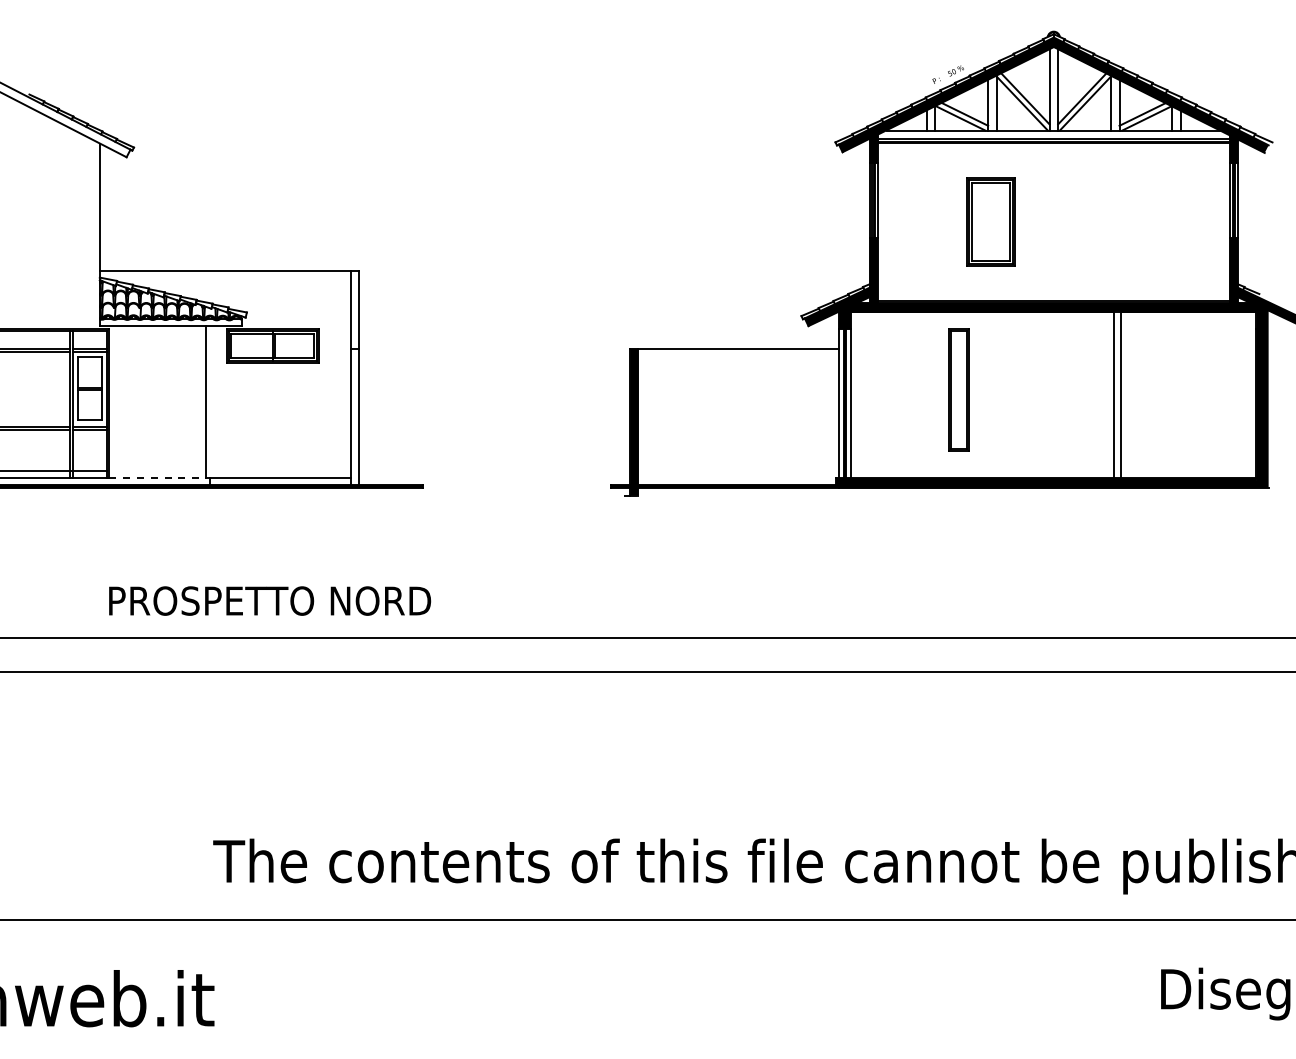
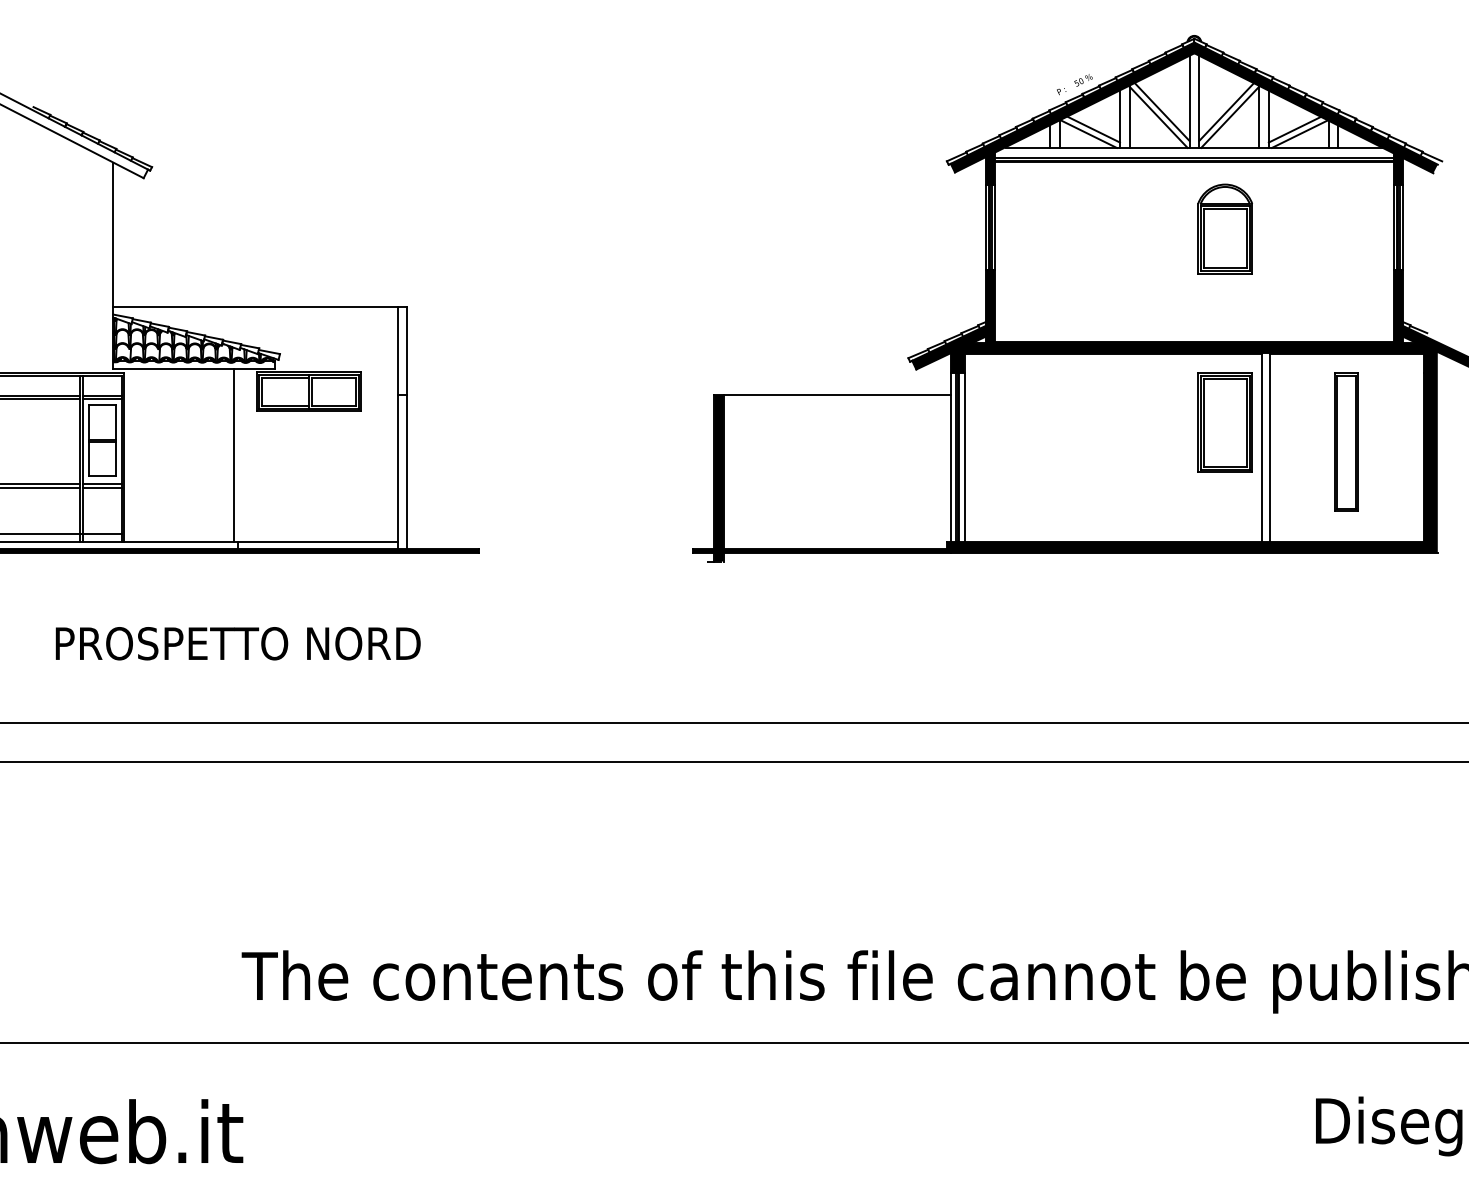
part: (1080, 201) -> (1224, 228), added
part: (990, 221) -> (1224, 422), moved
part: (958, 389) -> (1345, 441), moved
line: (158, 478) -> (179, 542), dashed -> solid
text: (270, 600) -> (238, 643), moved

